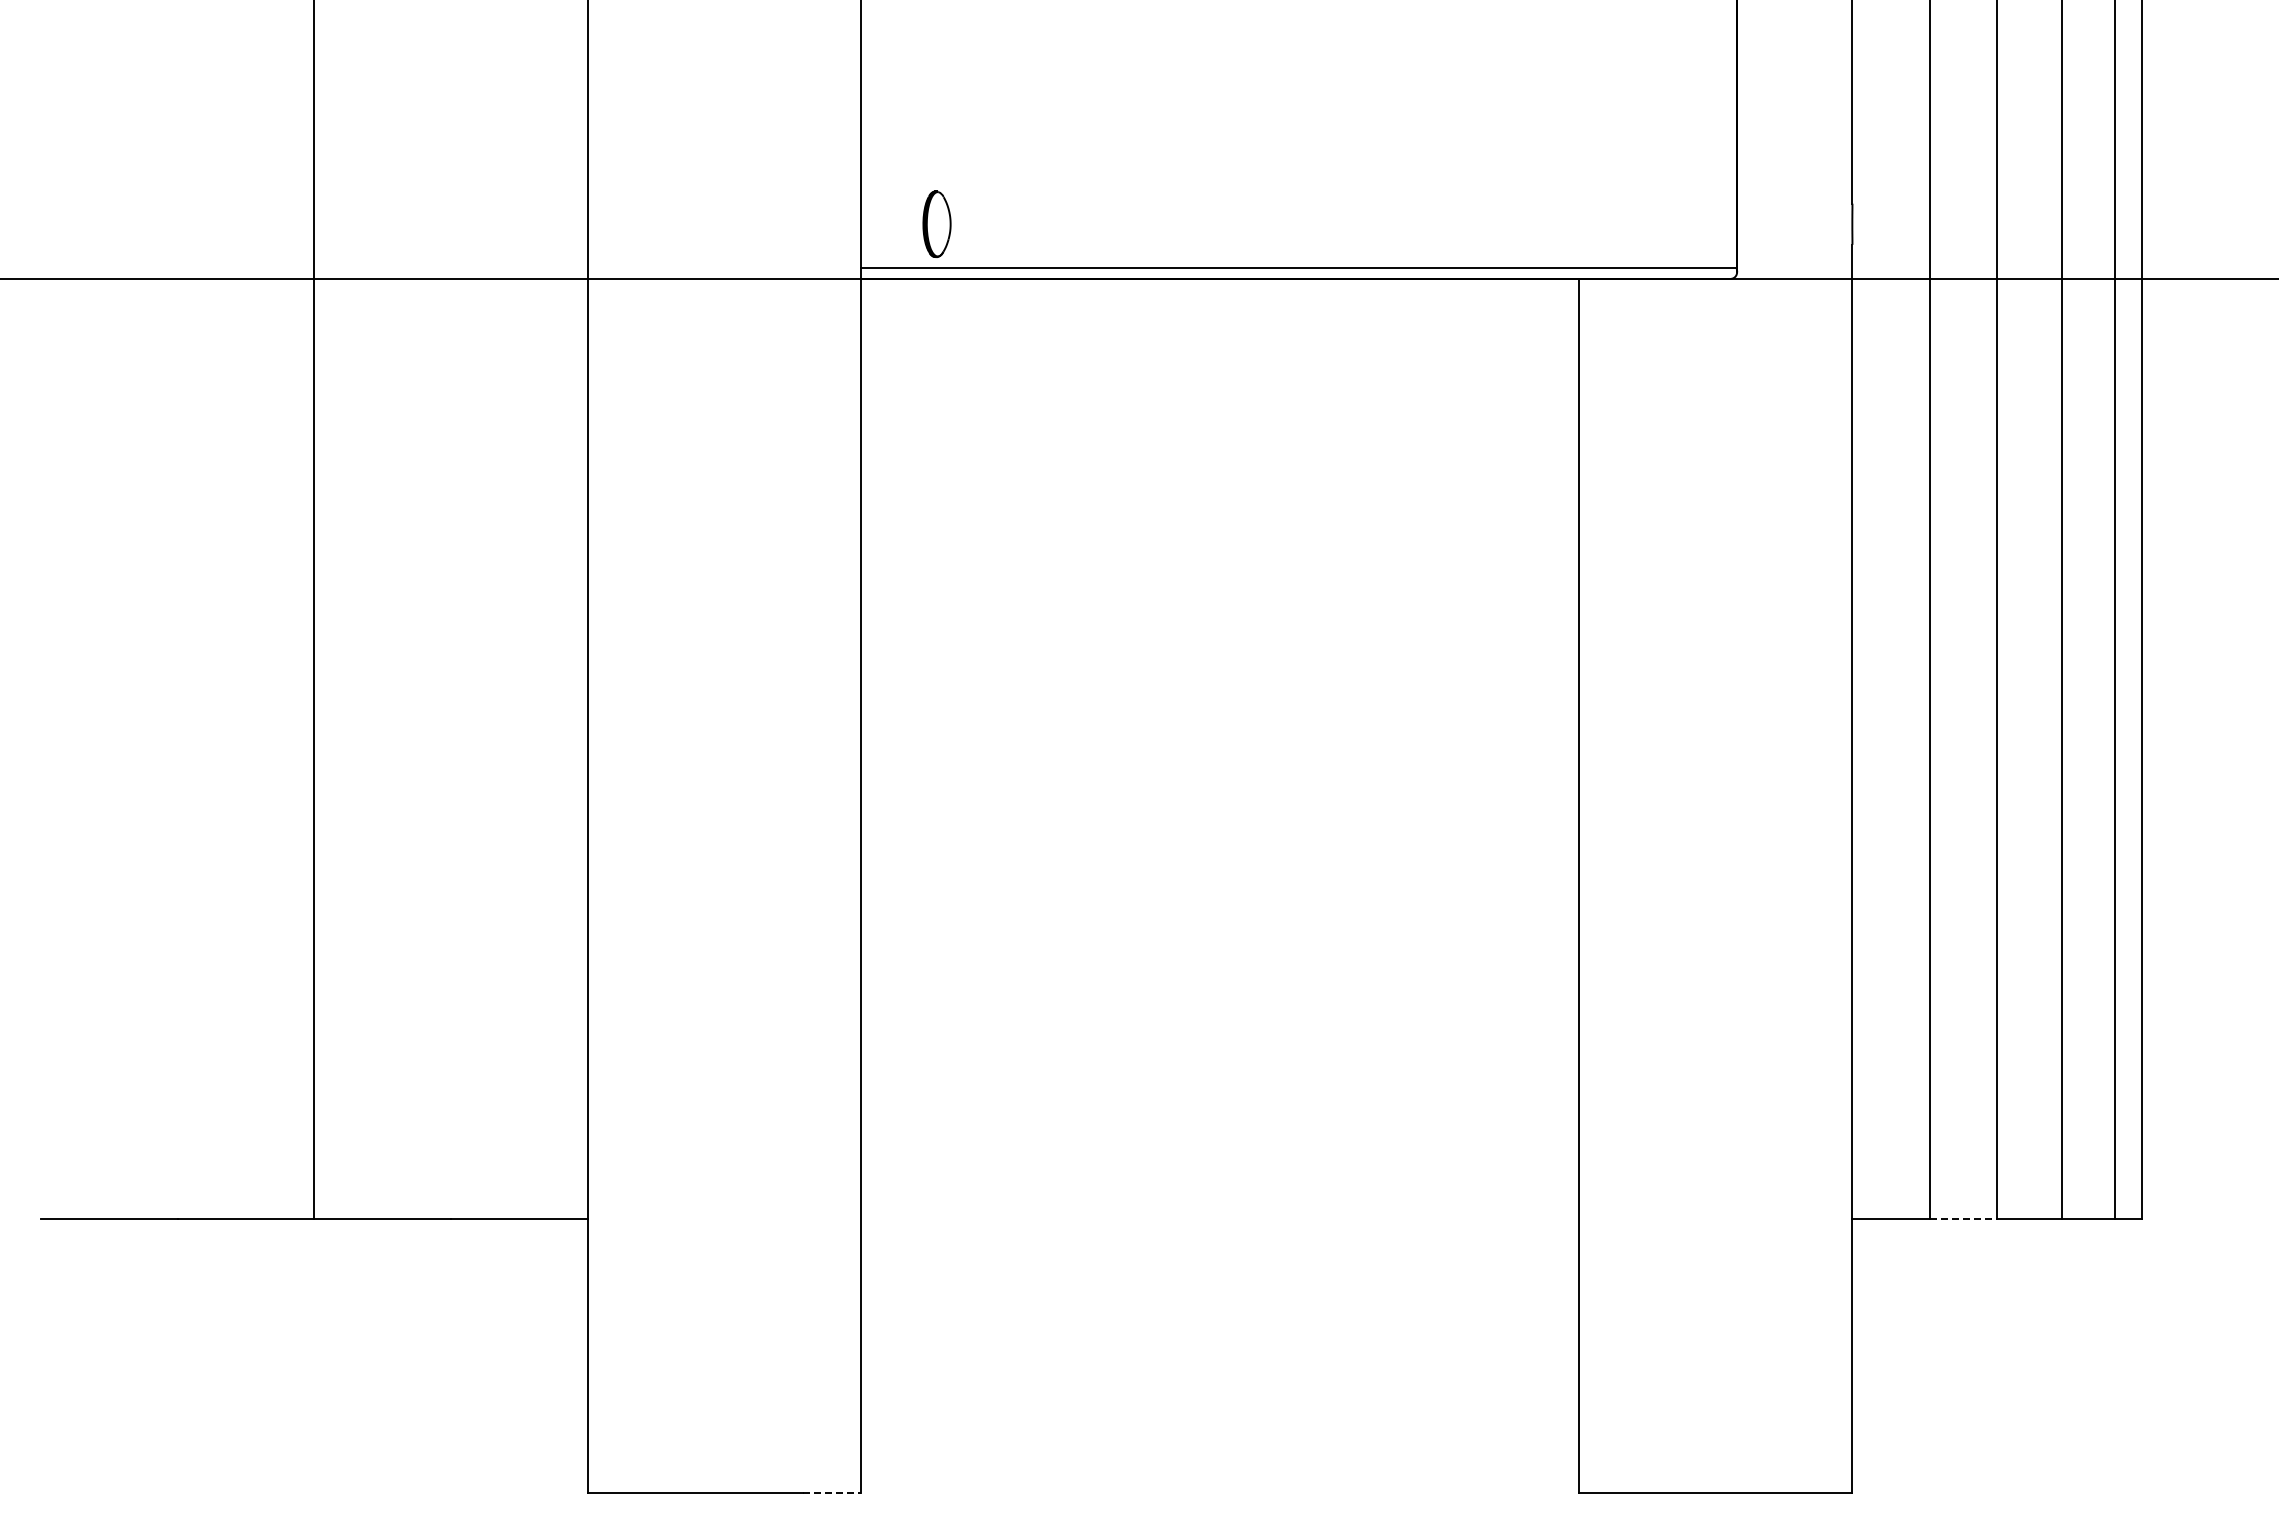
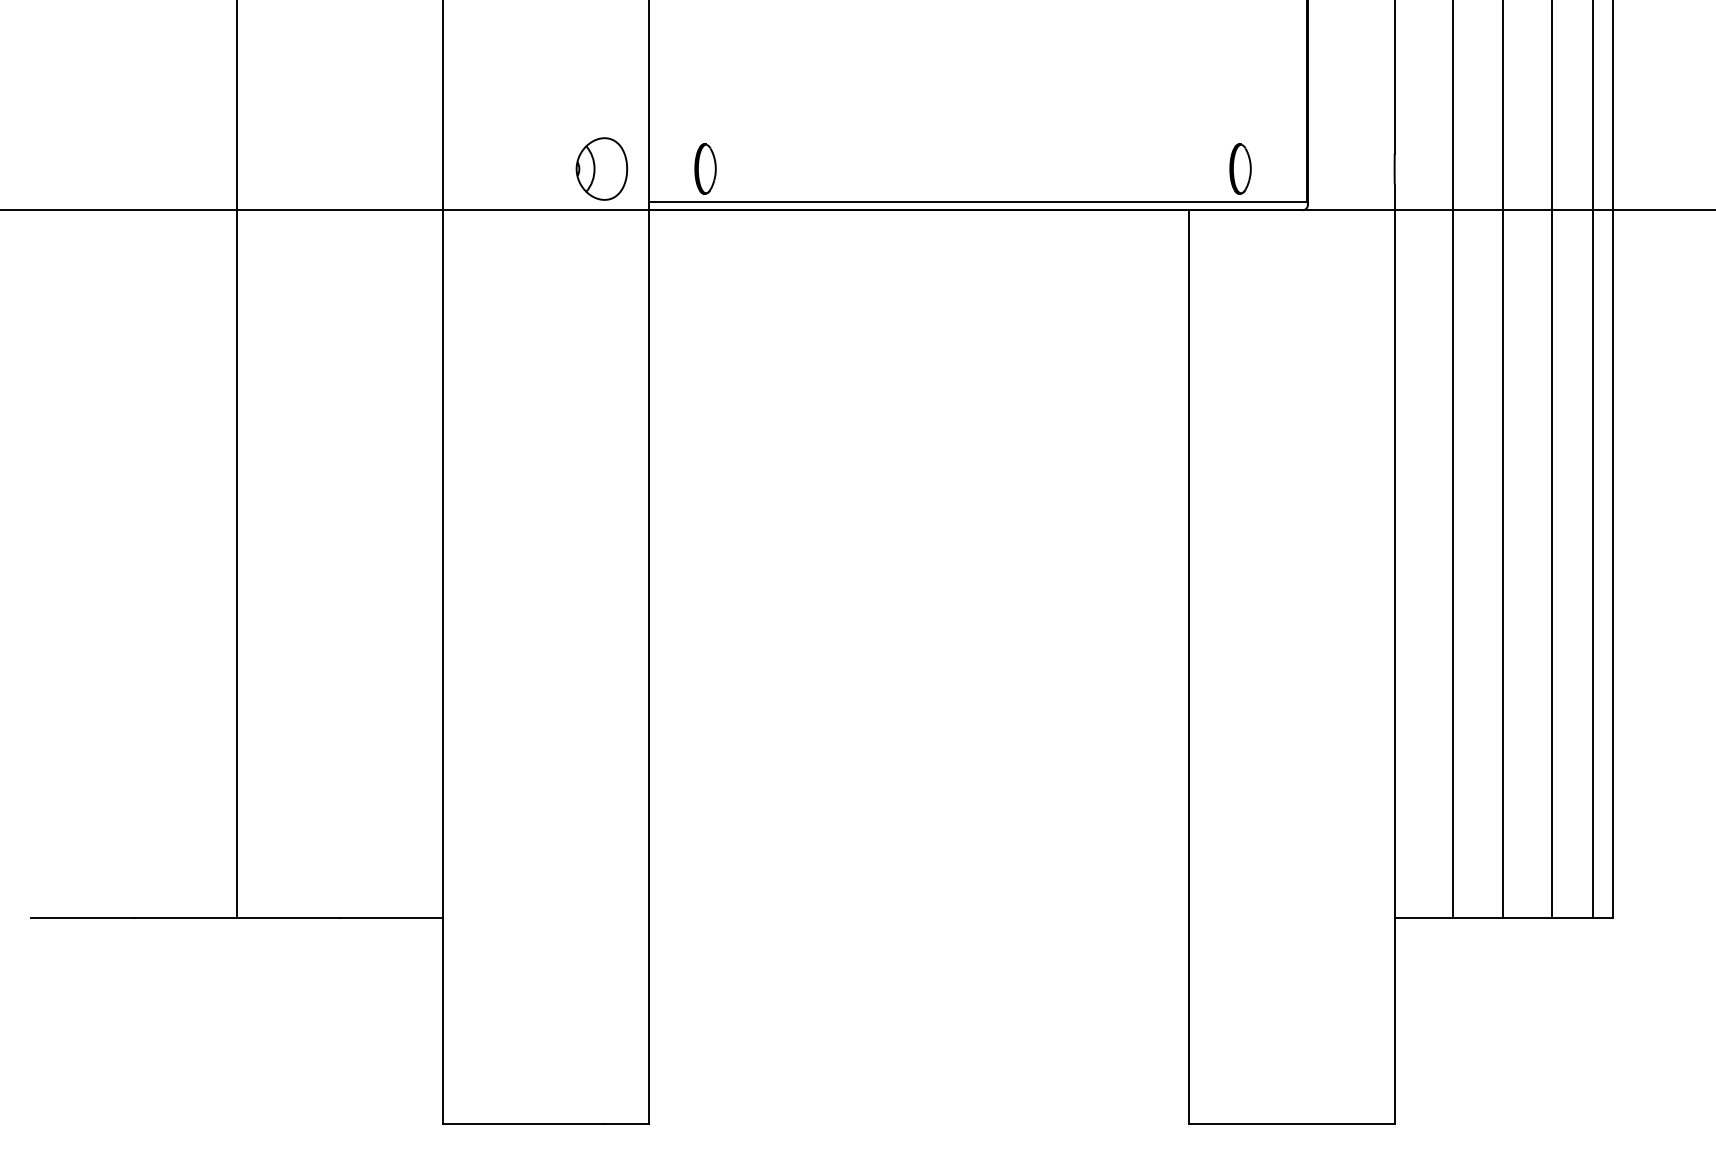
part: (1647, 223) -> (1240, 168), added
part: (798, 224) -> (601, 169), added
line: (1963, 1219) -> (1478, 918), dashed -> solid
line: (832, 1492) -> (626, 1123), dashed -> solid

